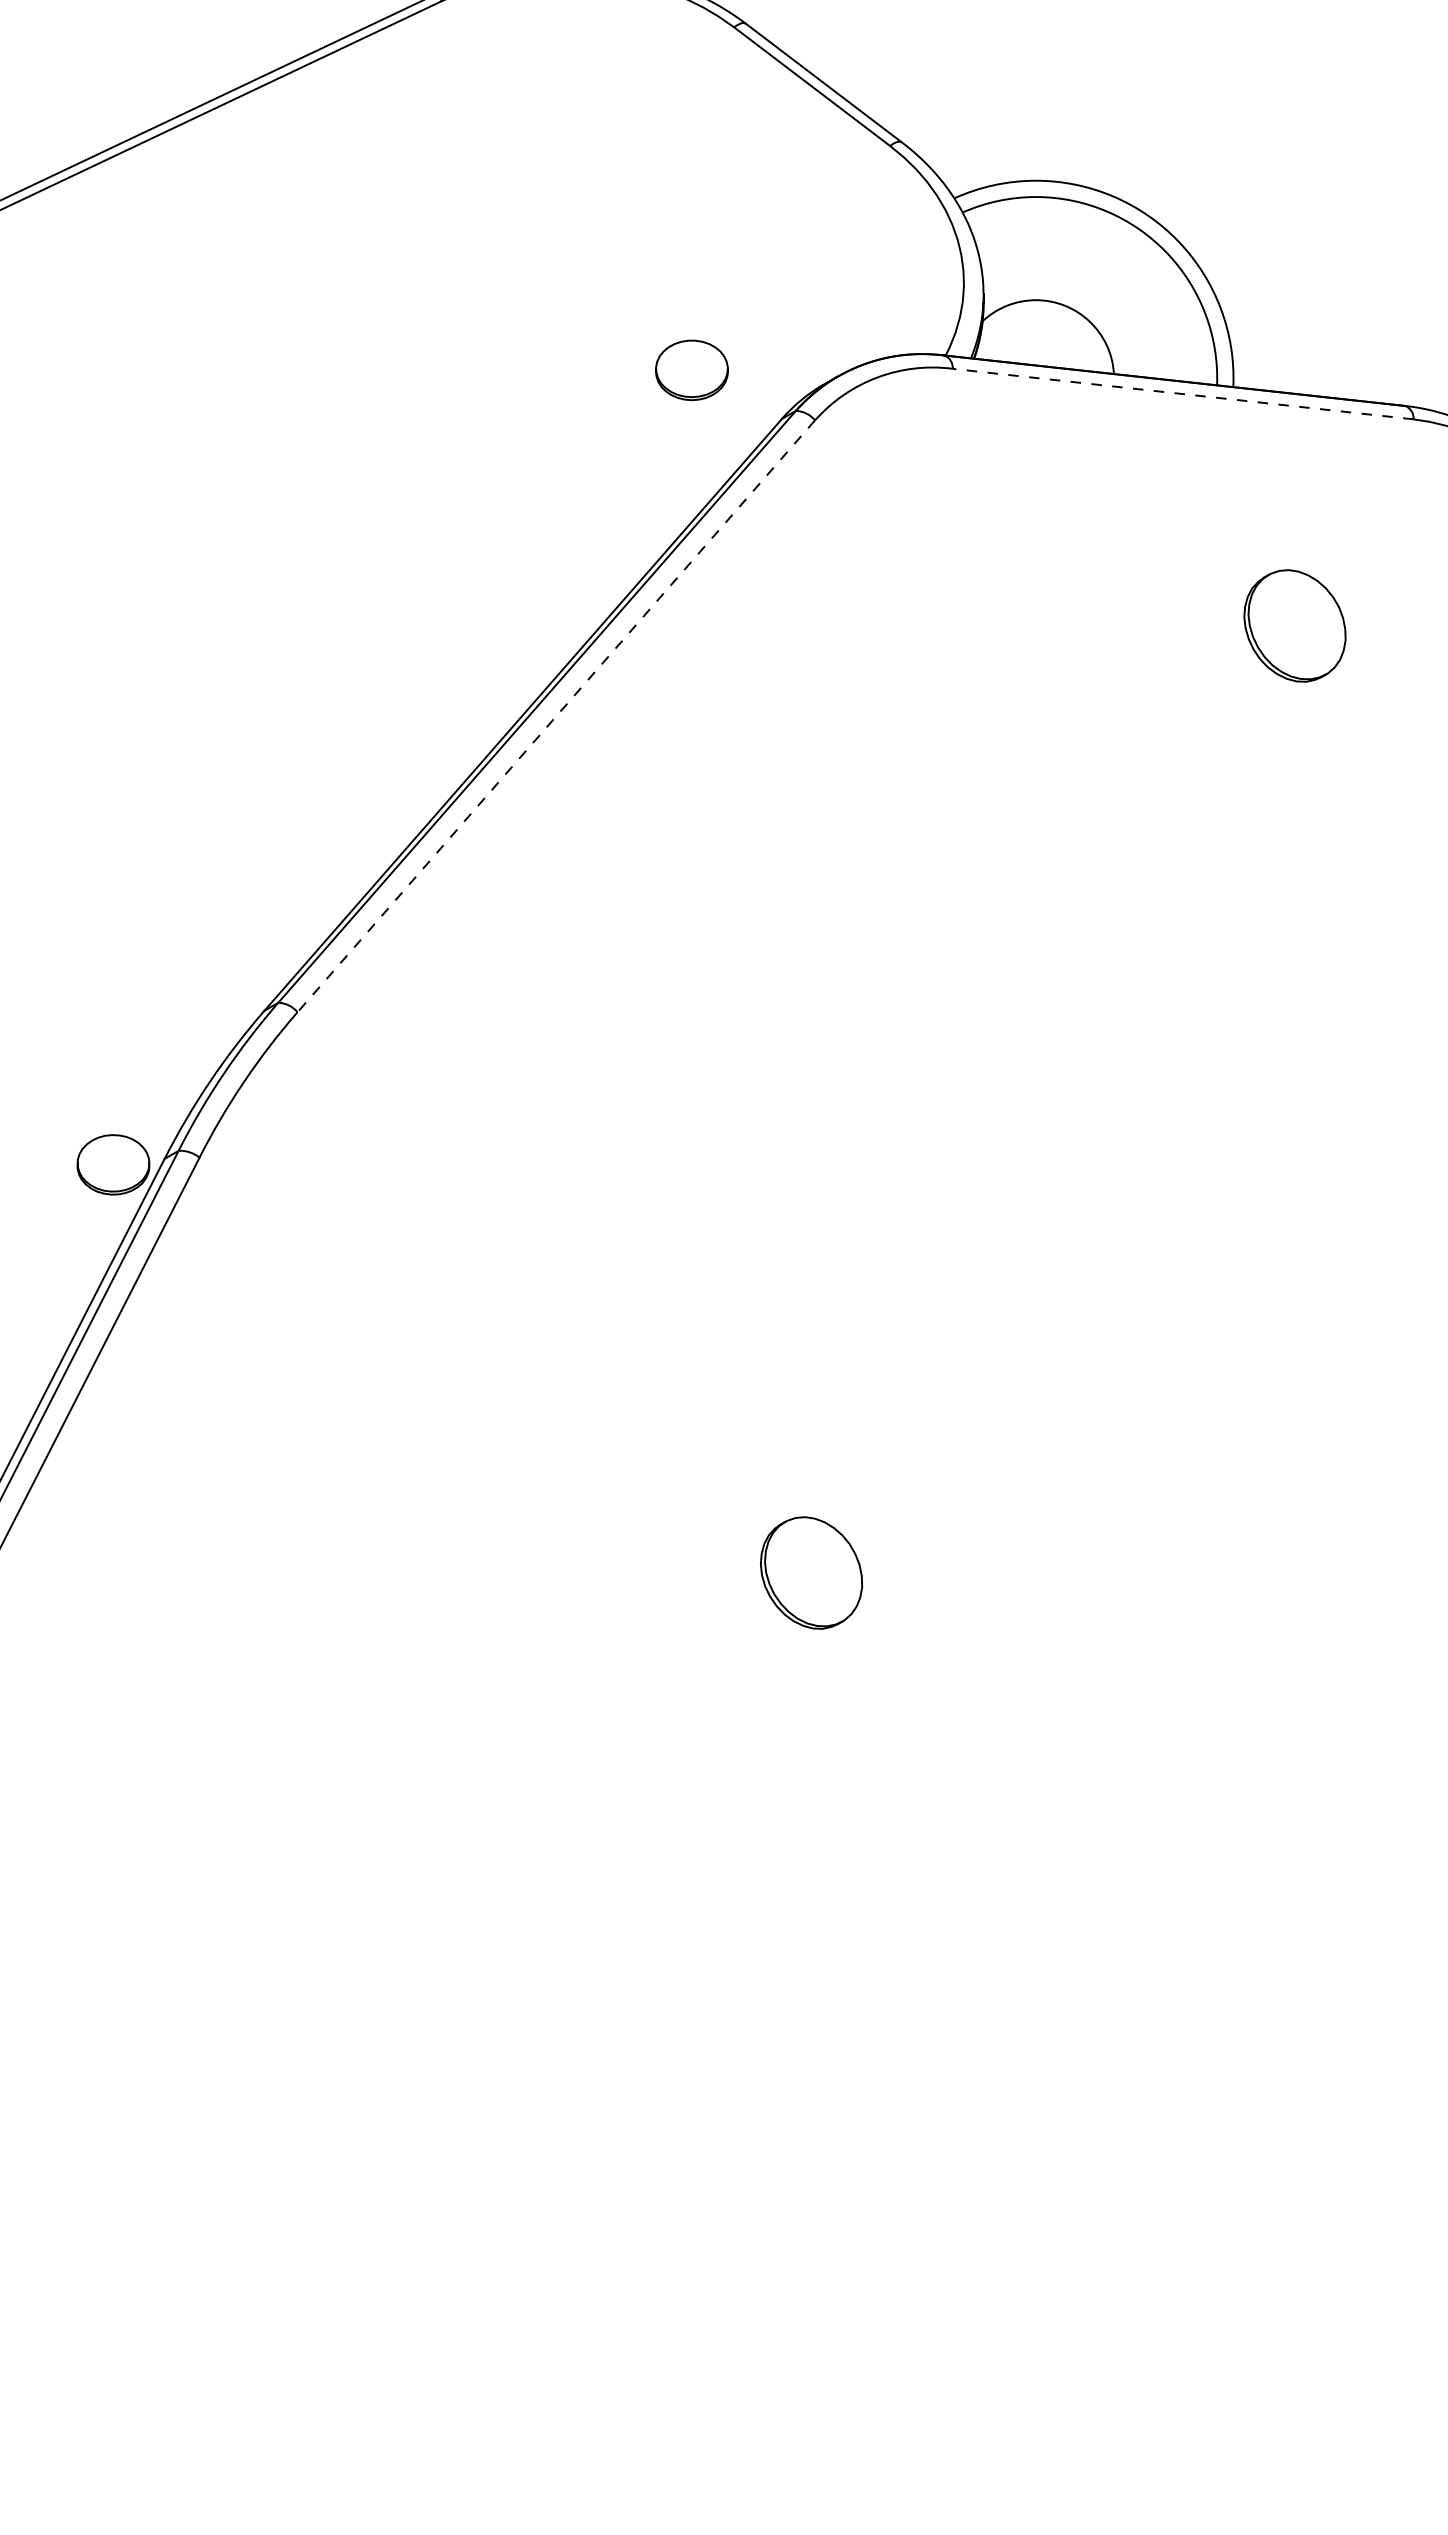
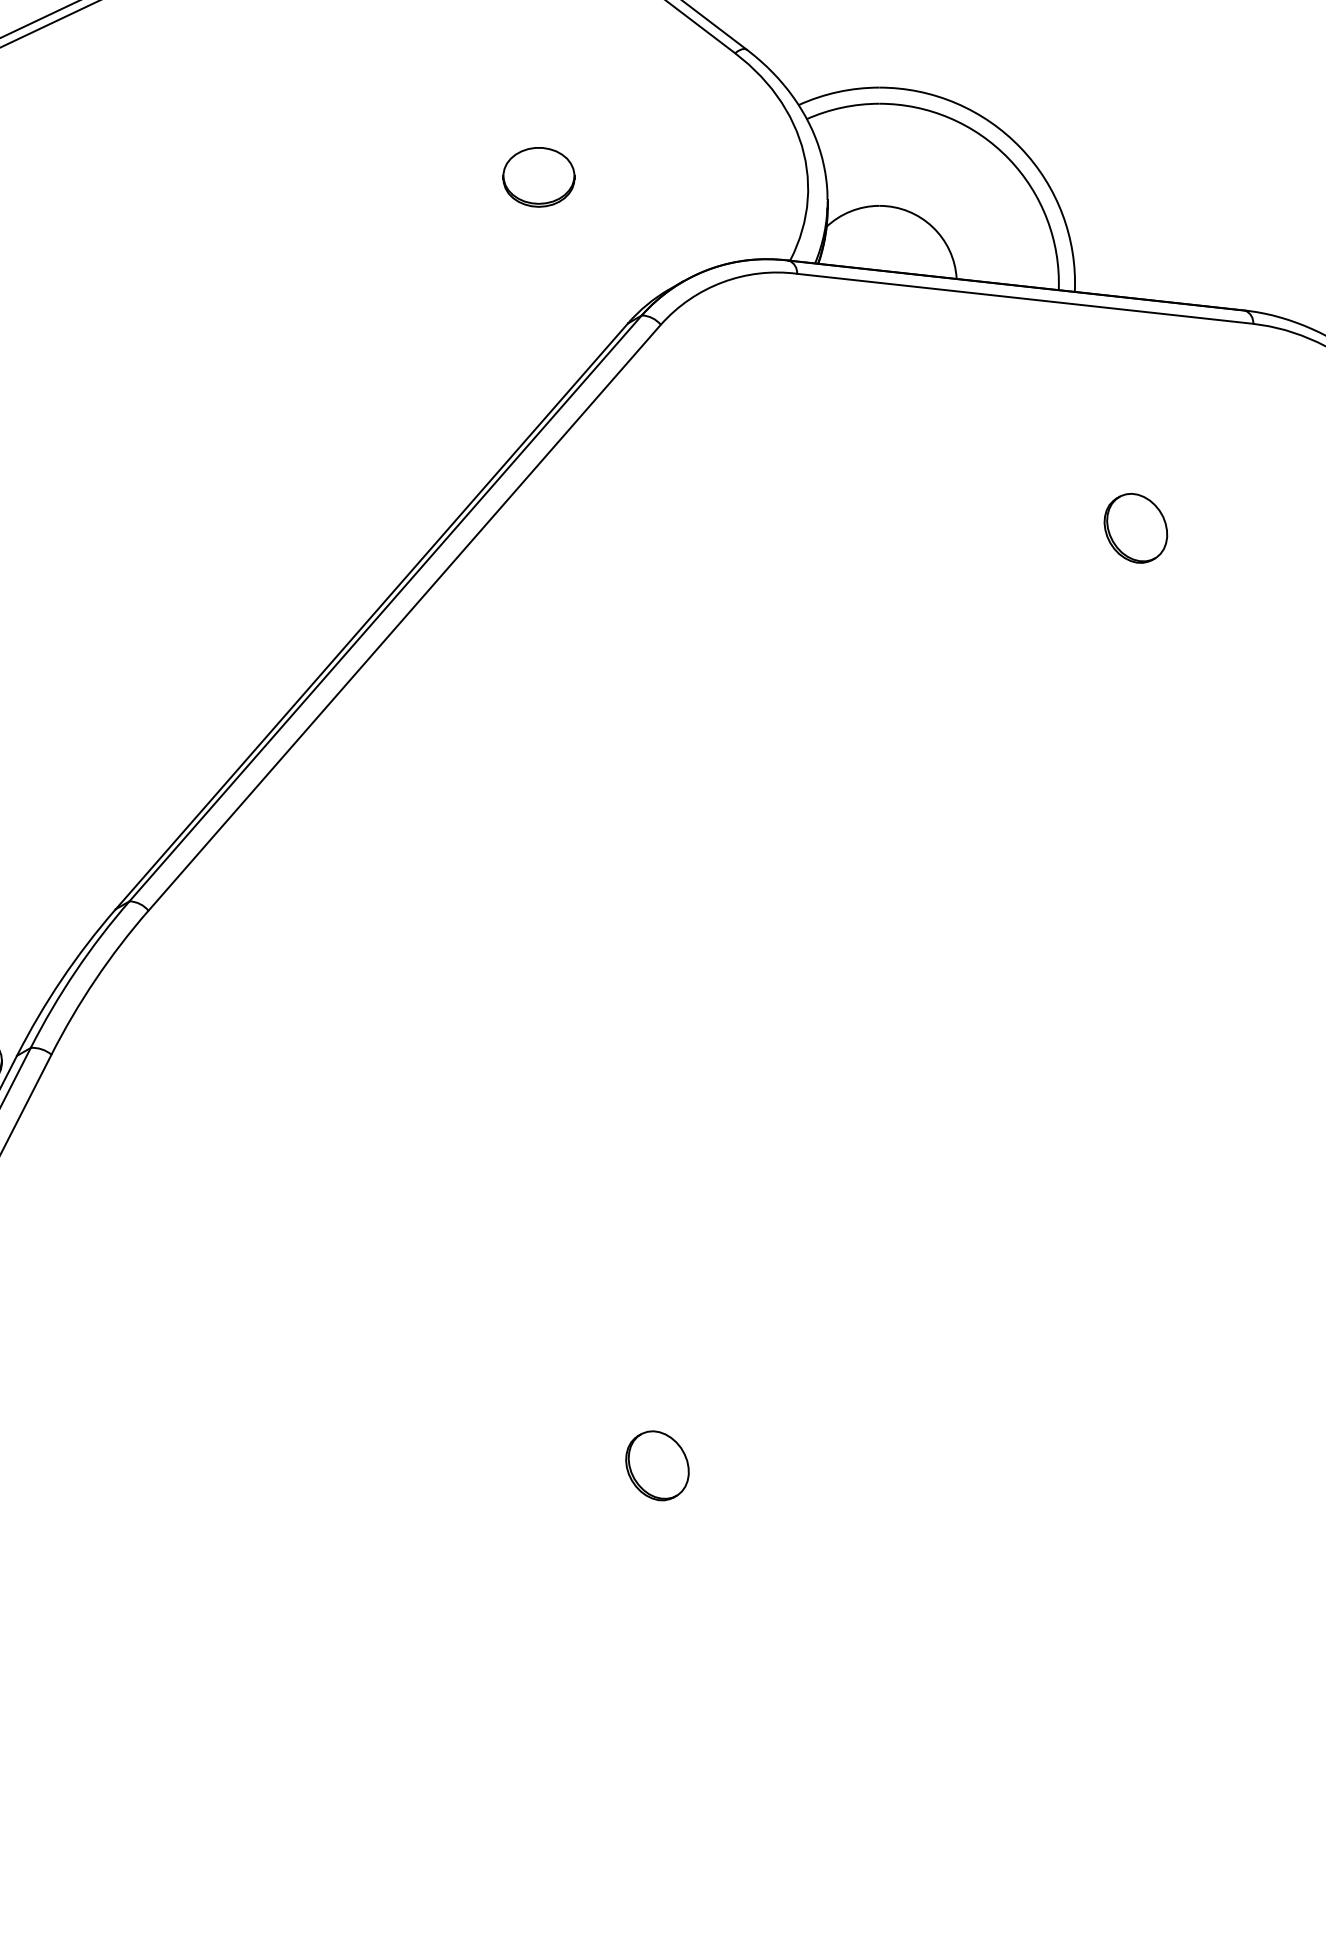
part: (691, 370) -> (538, 177), moved
line: (1183, 394) -> (1025, 299), dashed -> solid
part: (1294, 625) -> (1135, 527), size x0.62
line: (555, 716) -> (403, 617), dashed -> solid
part: (811, 1572) -> (657, 1465), size x0.62

